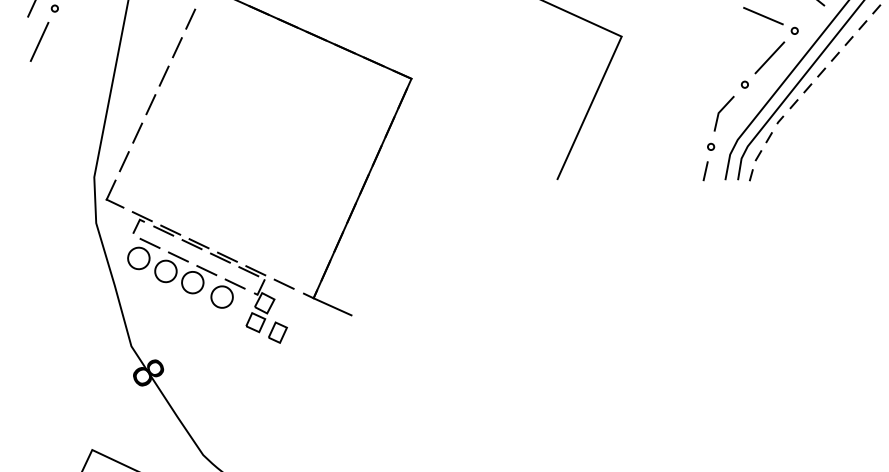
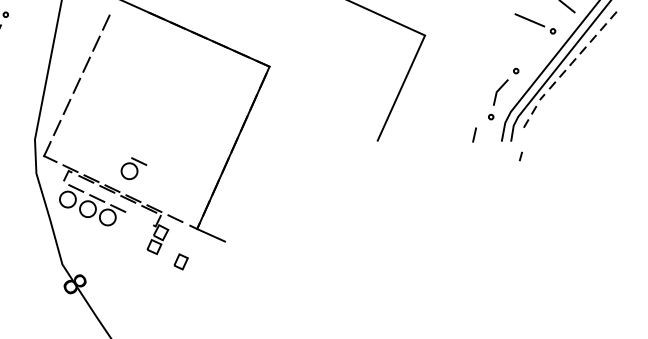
line: (769, 57) -> (534, 50), removed
line: (705, 171) -> (474, 135), moved
line: (751, 175) -> (521, 156), moved
part: (227, 293) -> (133, 168), moved
part: (277, 332) -> (180, 261), moved

